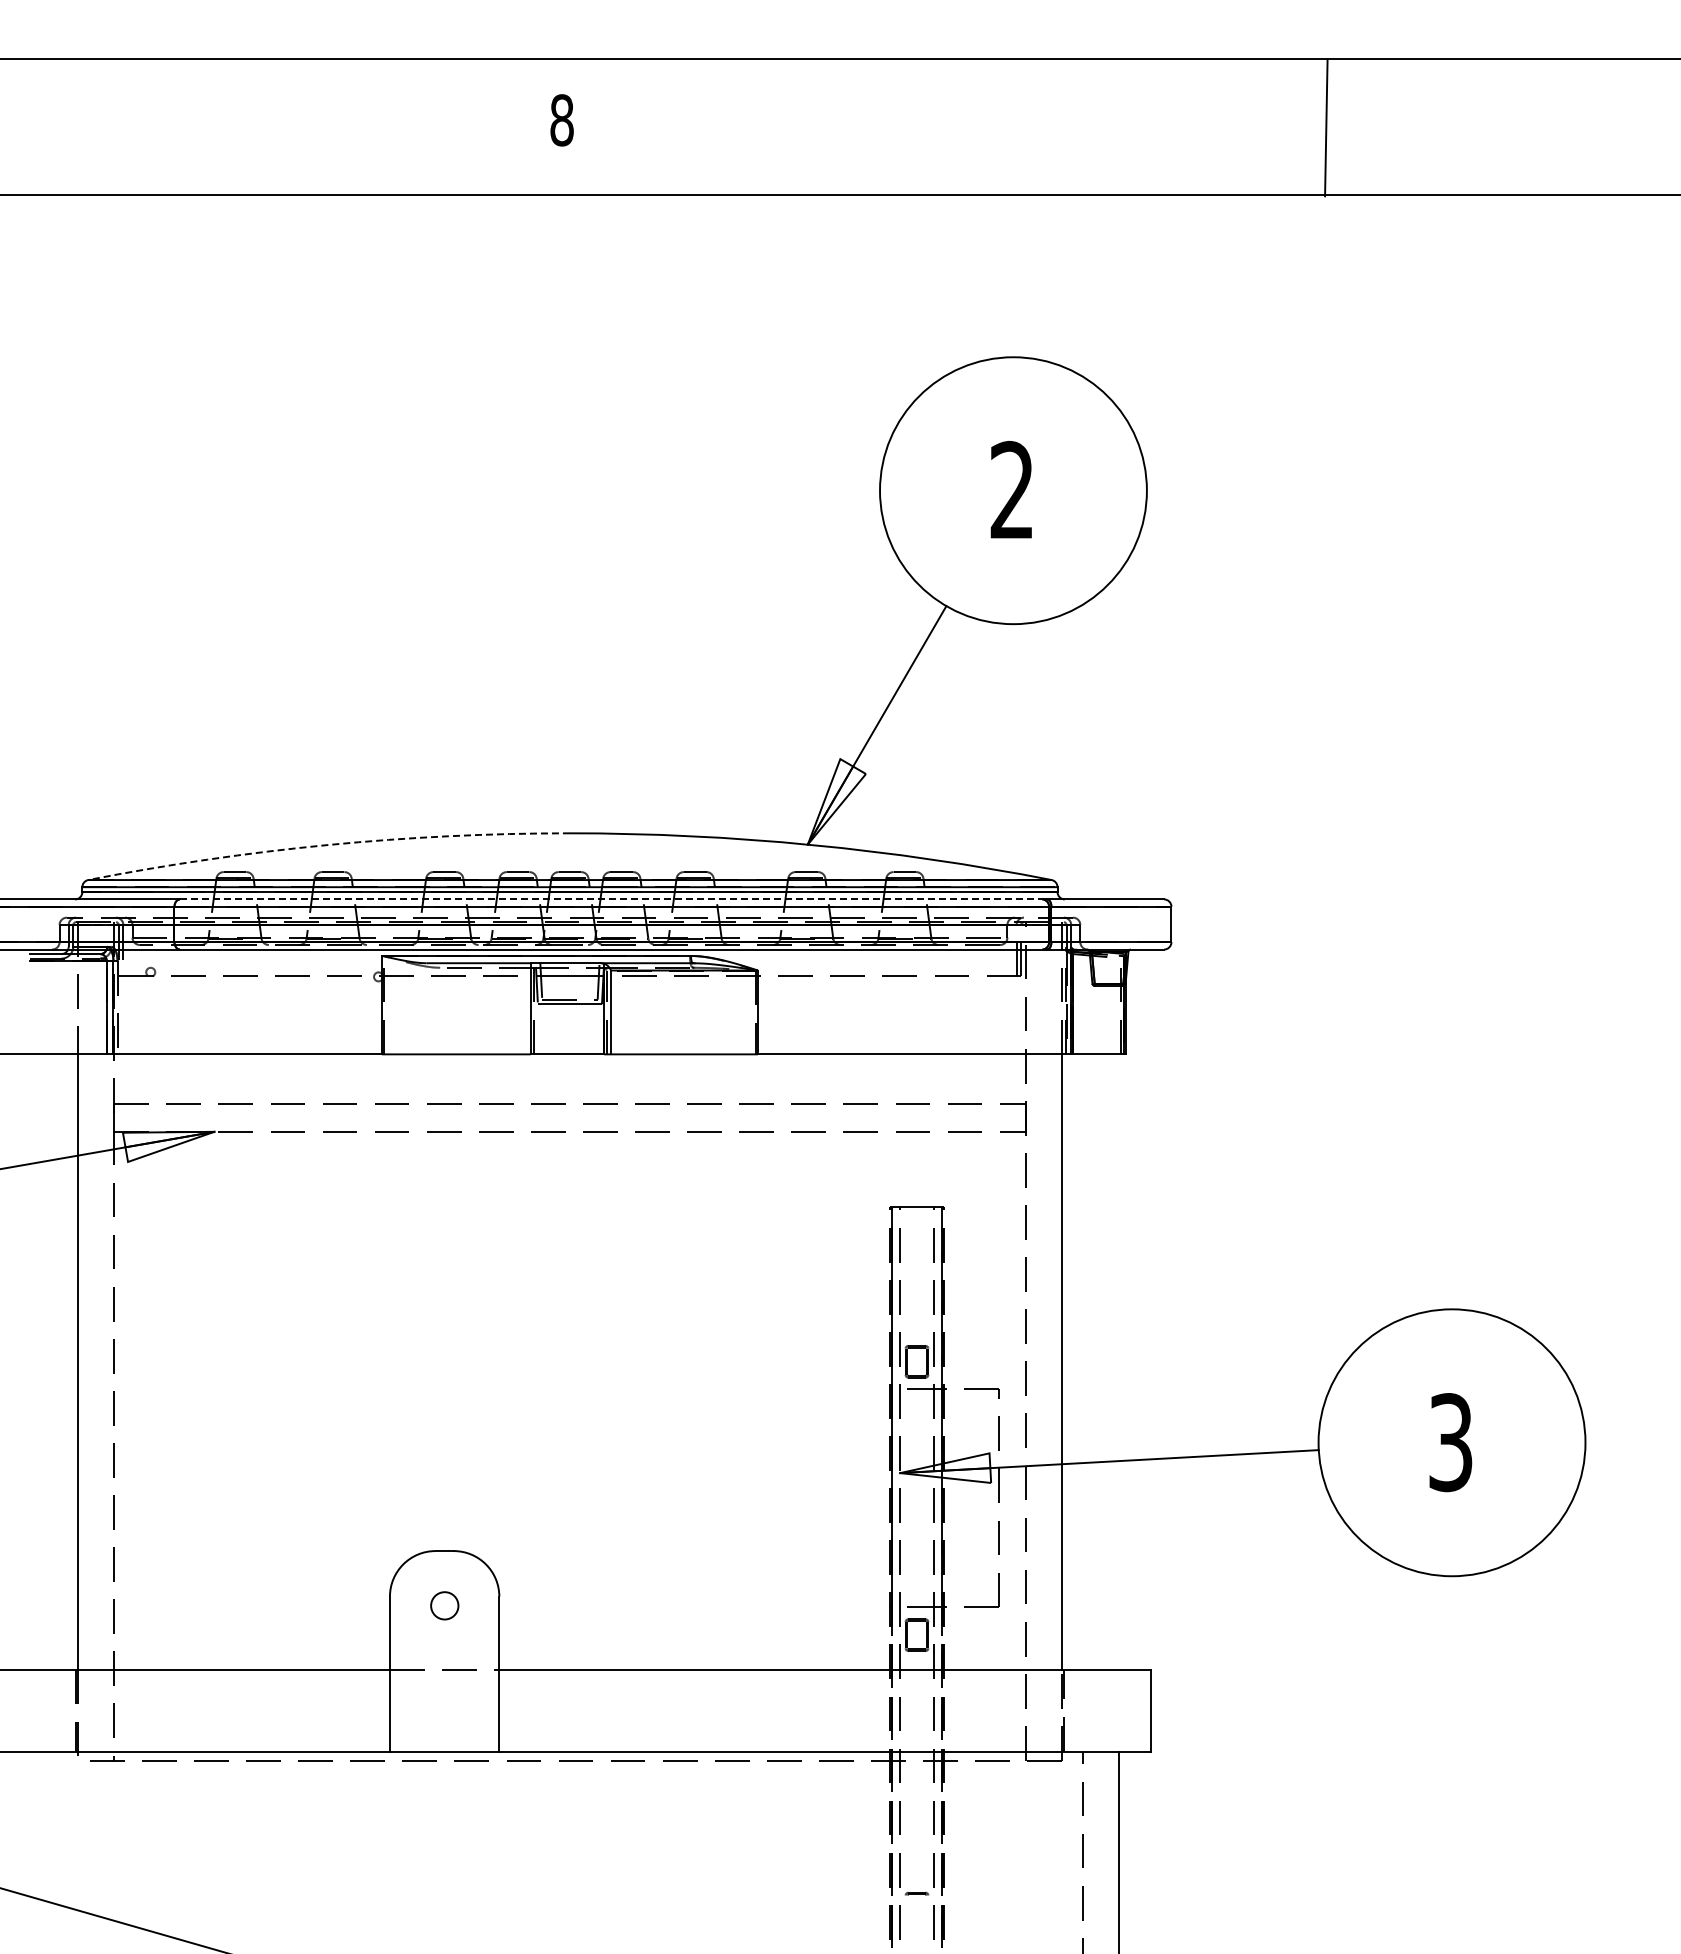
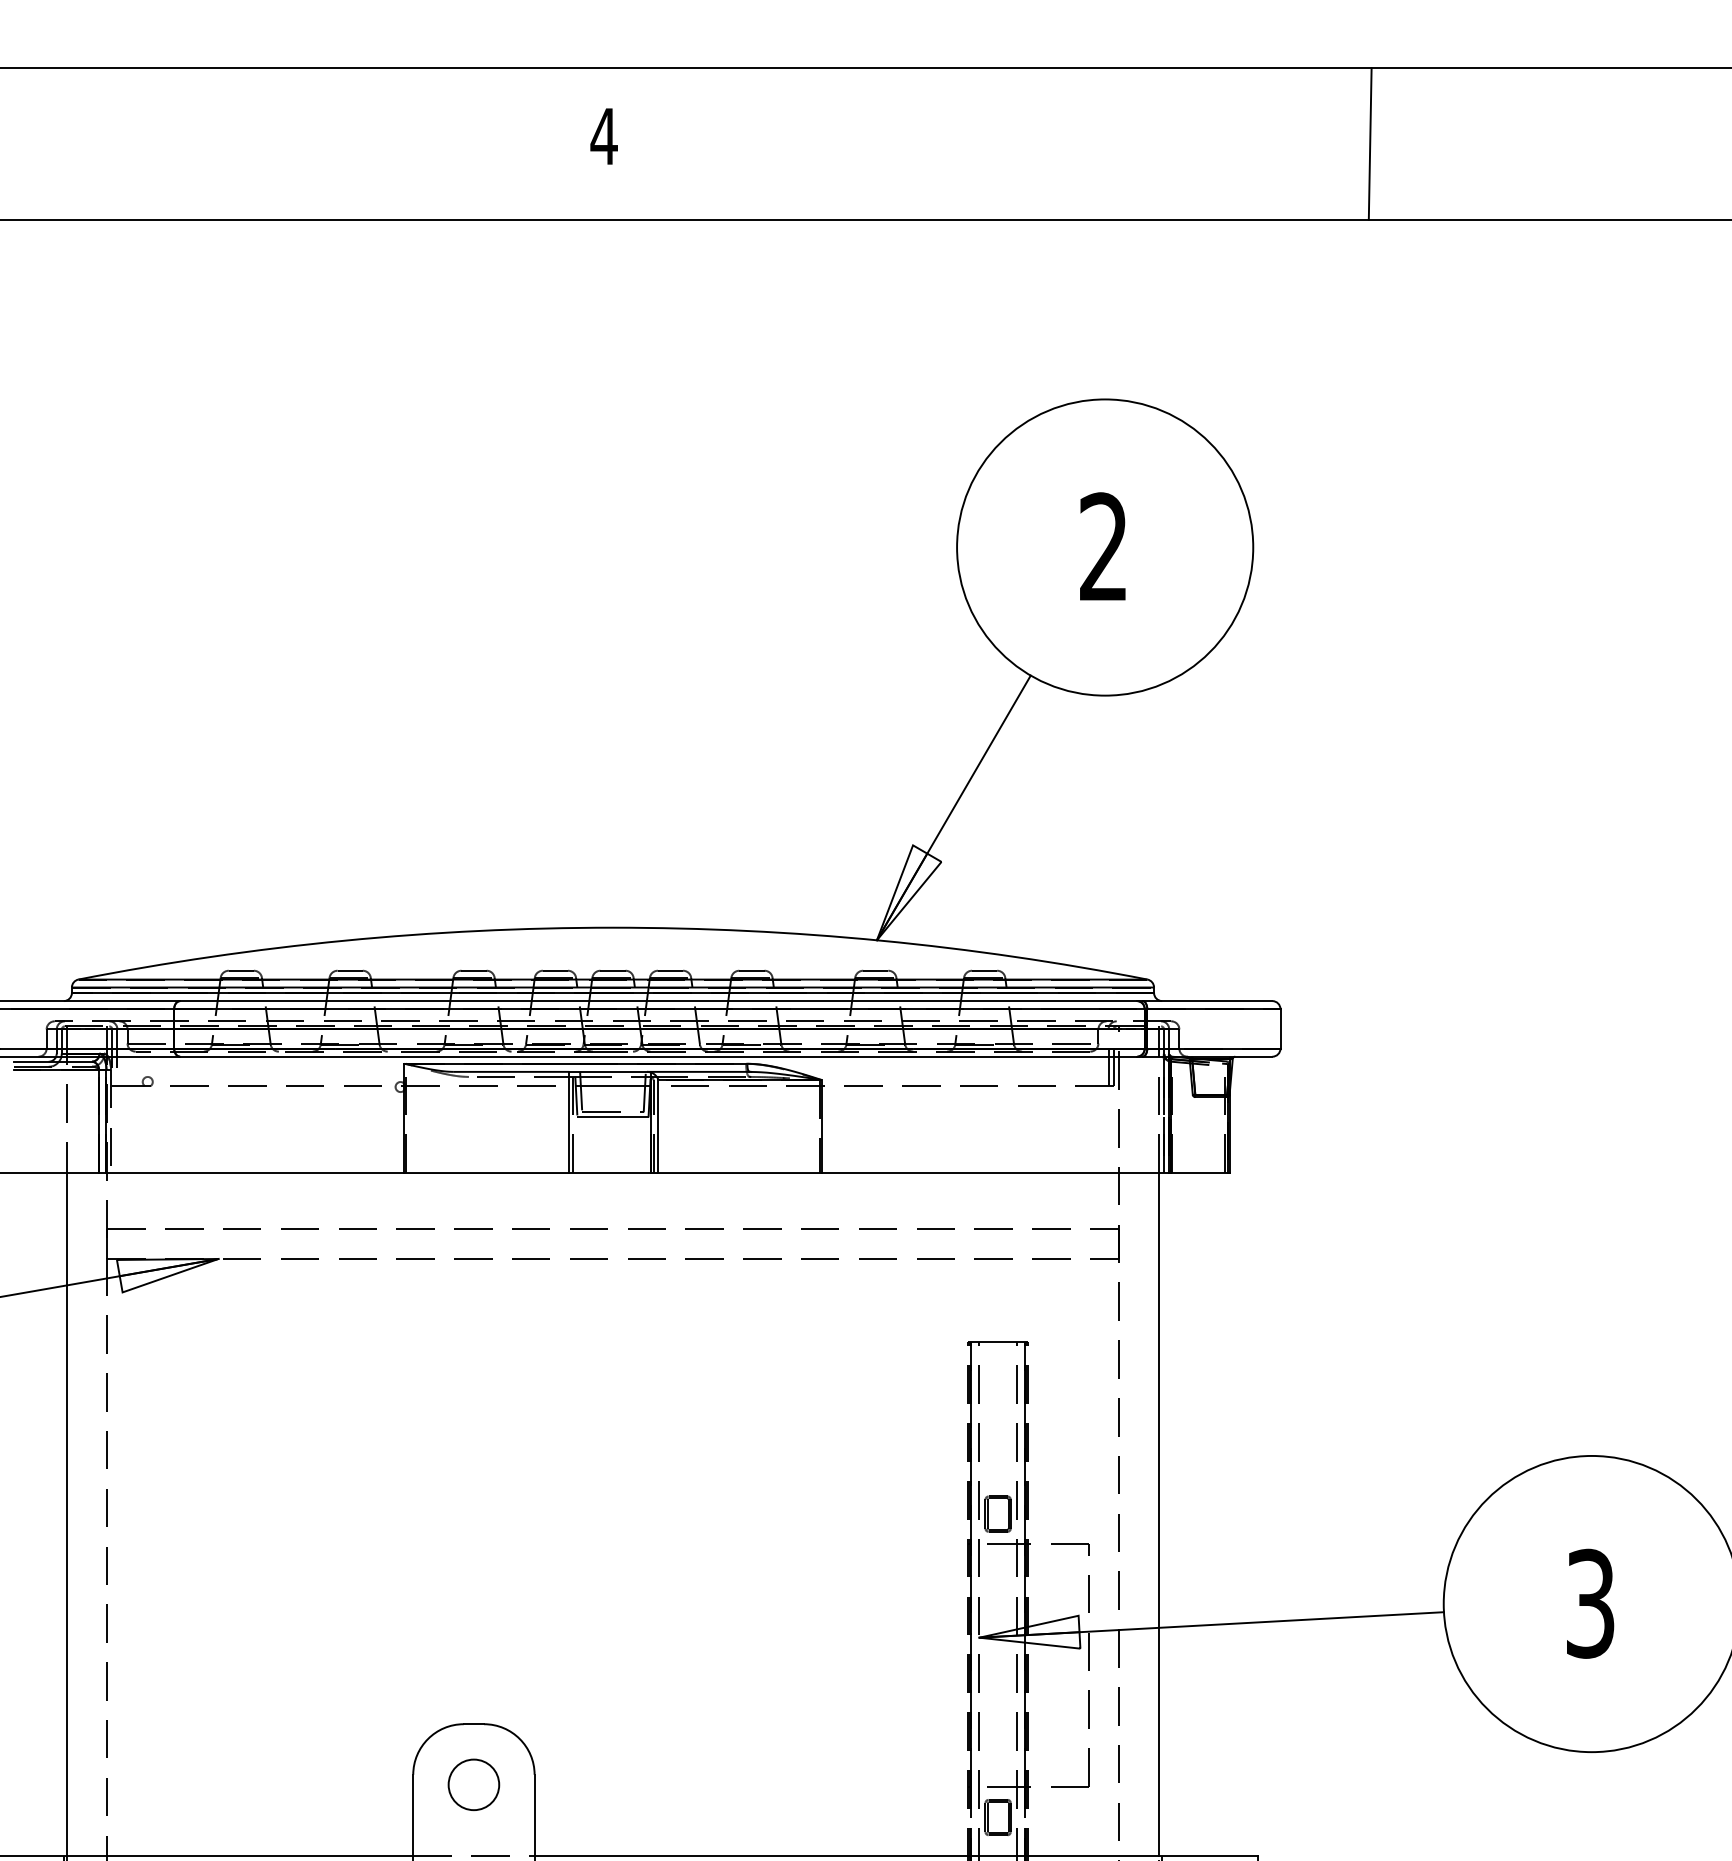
text: (561, 120) -> (603, 136), 8 -> 4
line: (1326, 127) -> (1370, 143), moved
arc: (328, 845) -> (345, 941), dashed -> solid
line: (611, 899) -> (659, 1001), dashed -> solid
circle: (444, 1605) -> (473, 1784), size x1.67

